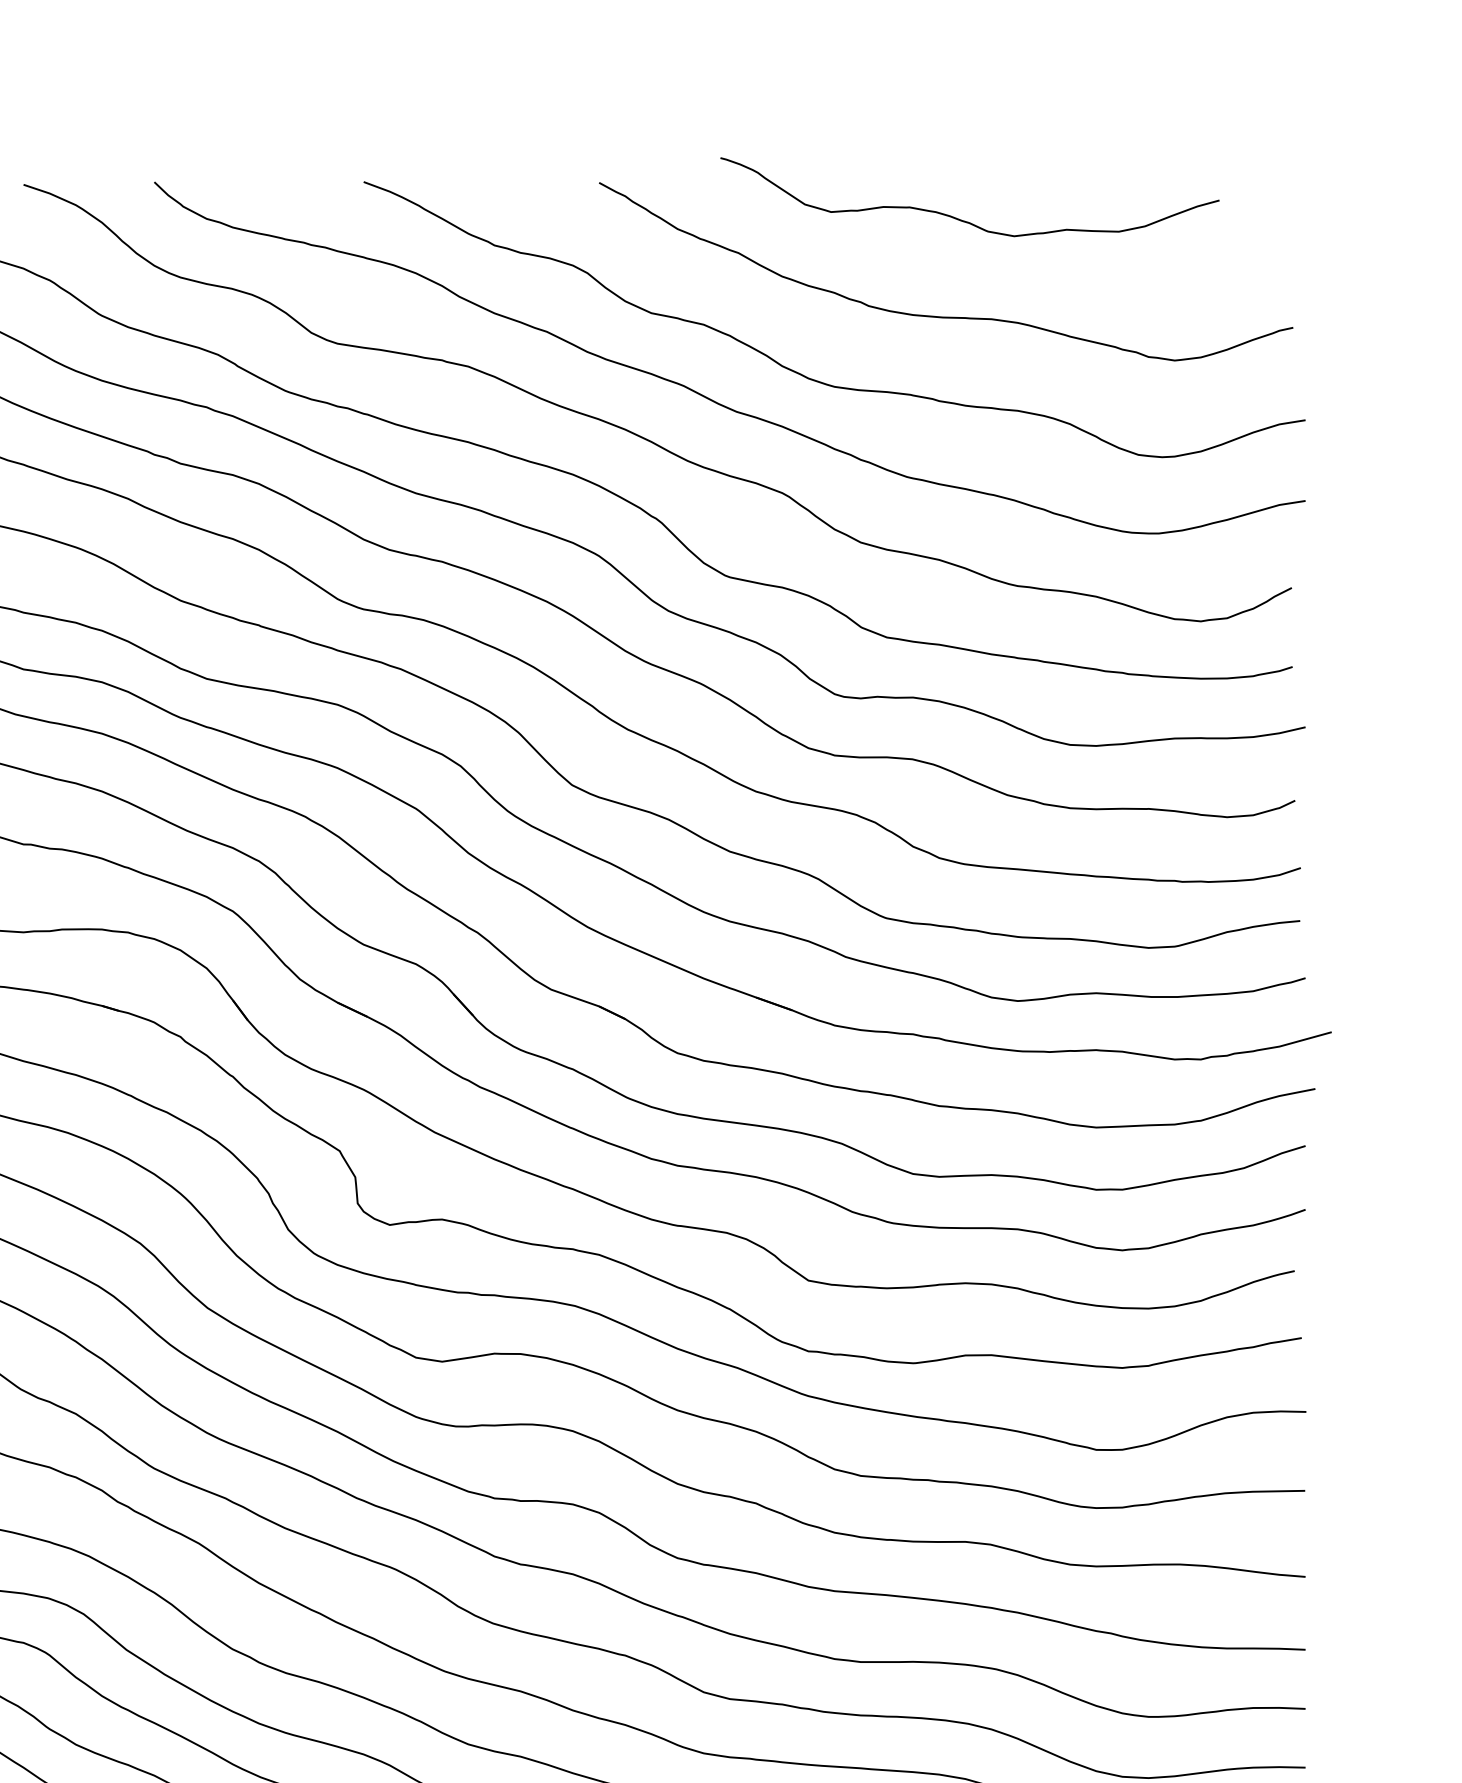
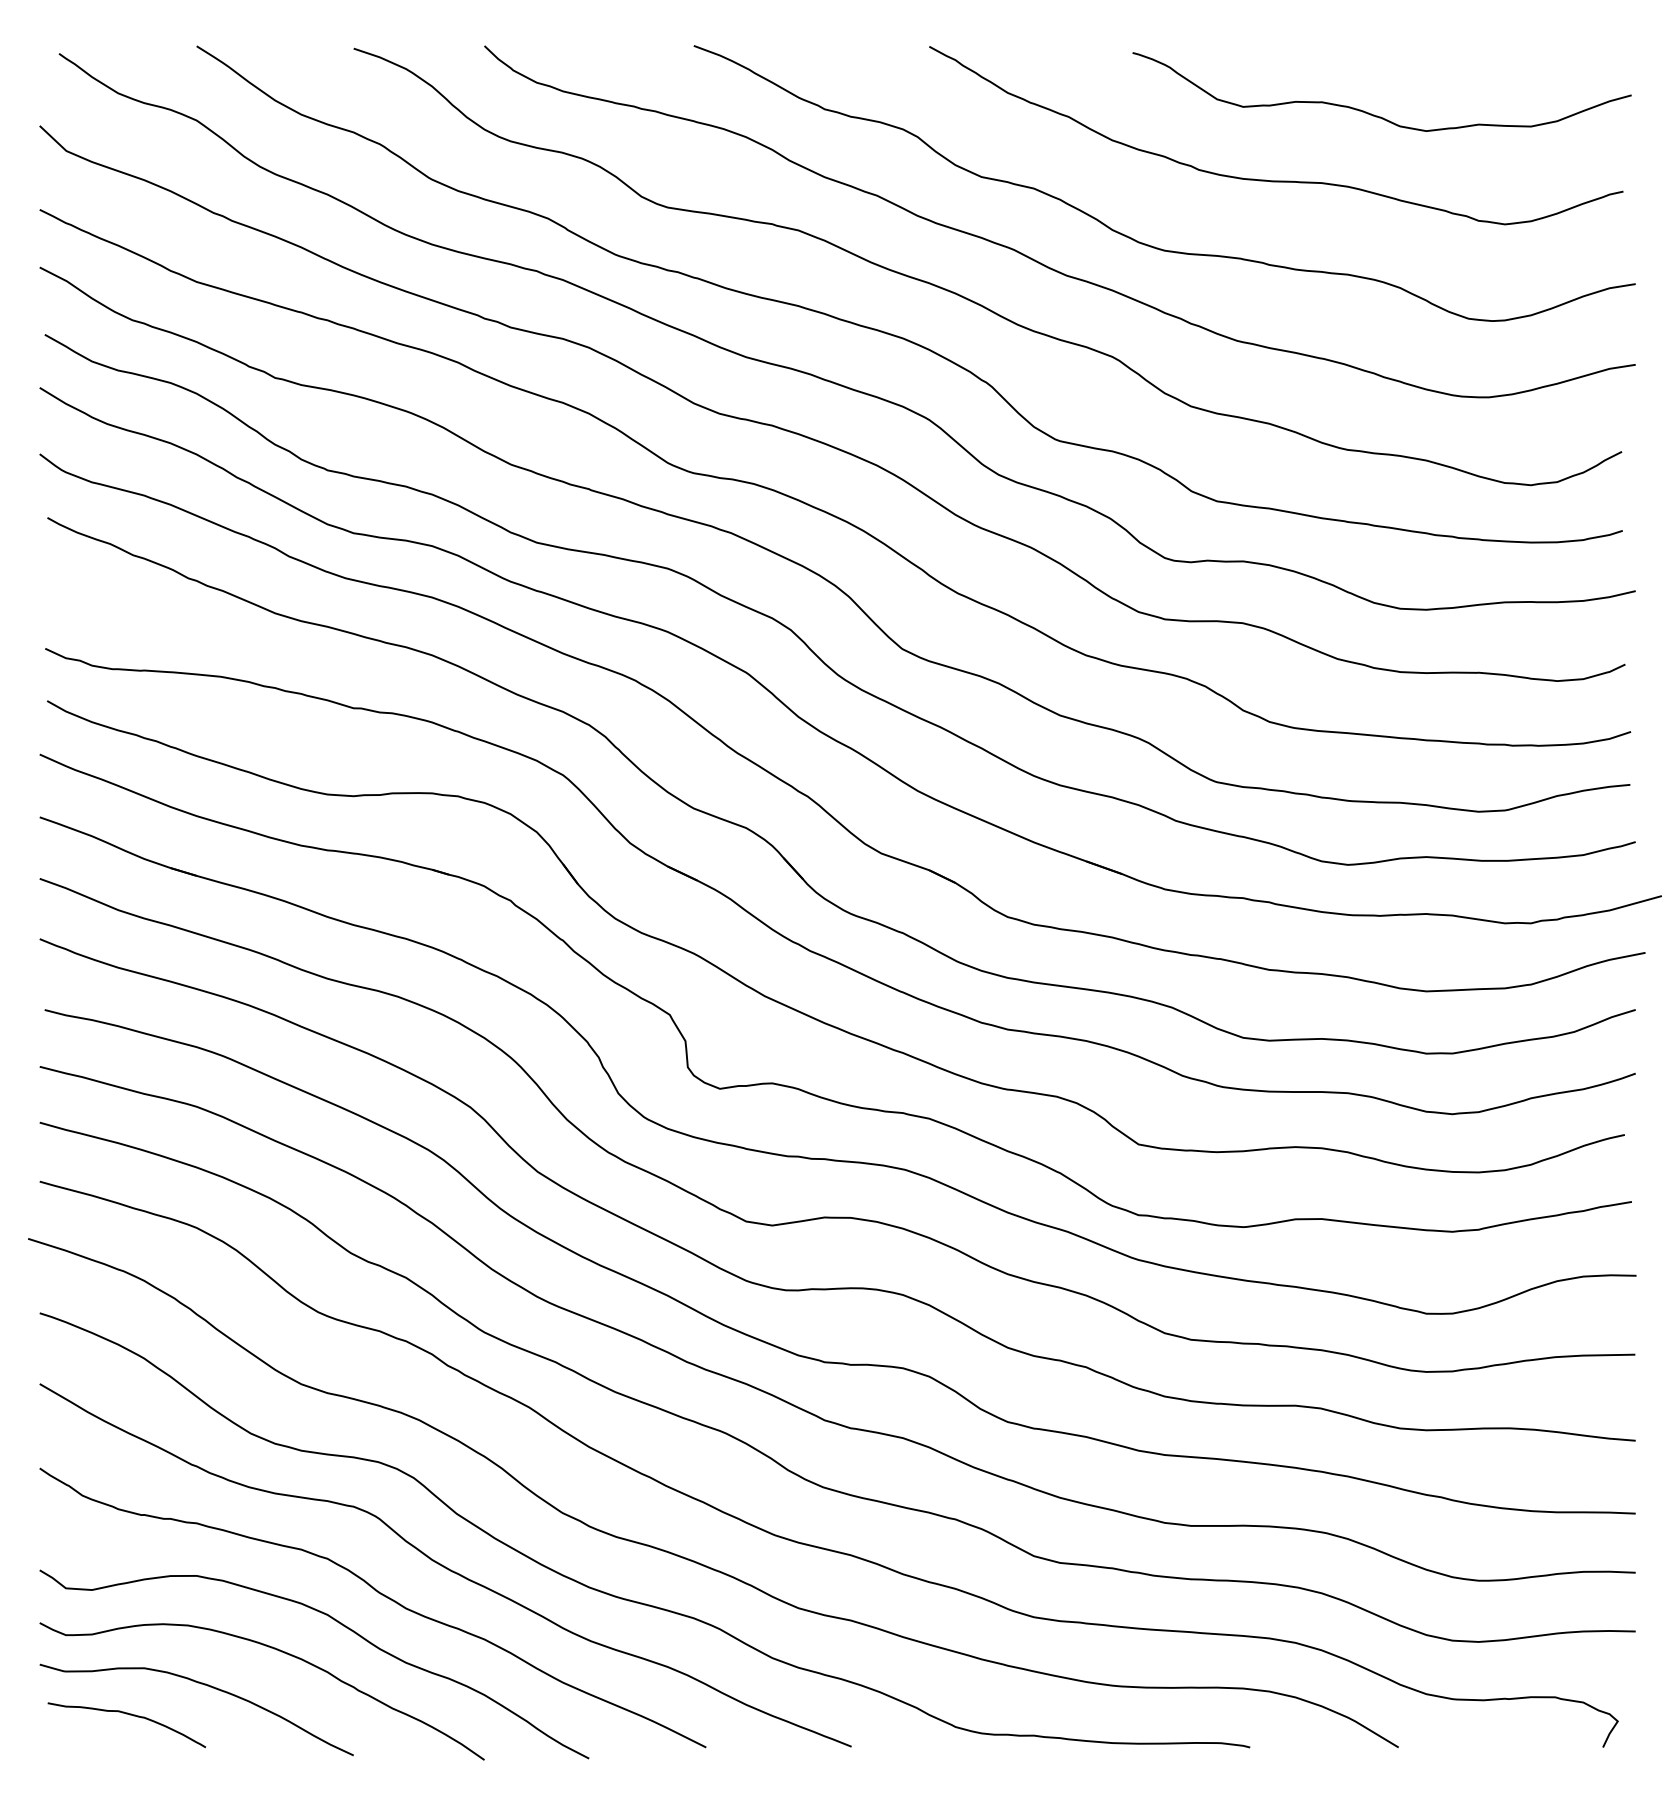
curve: (962, 219) -> (1374, 114), moved

